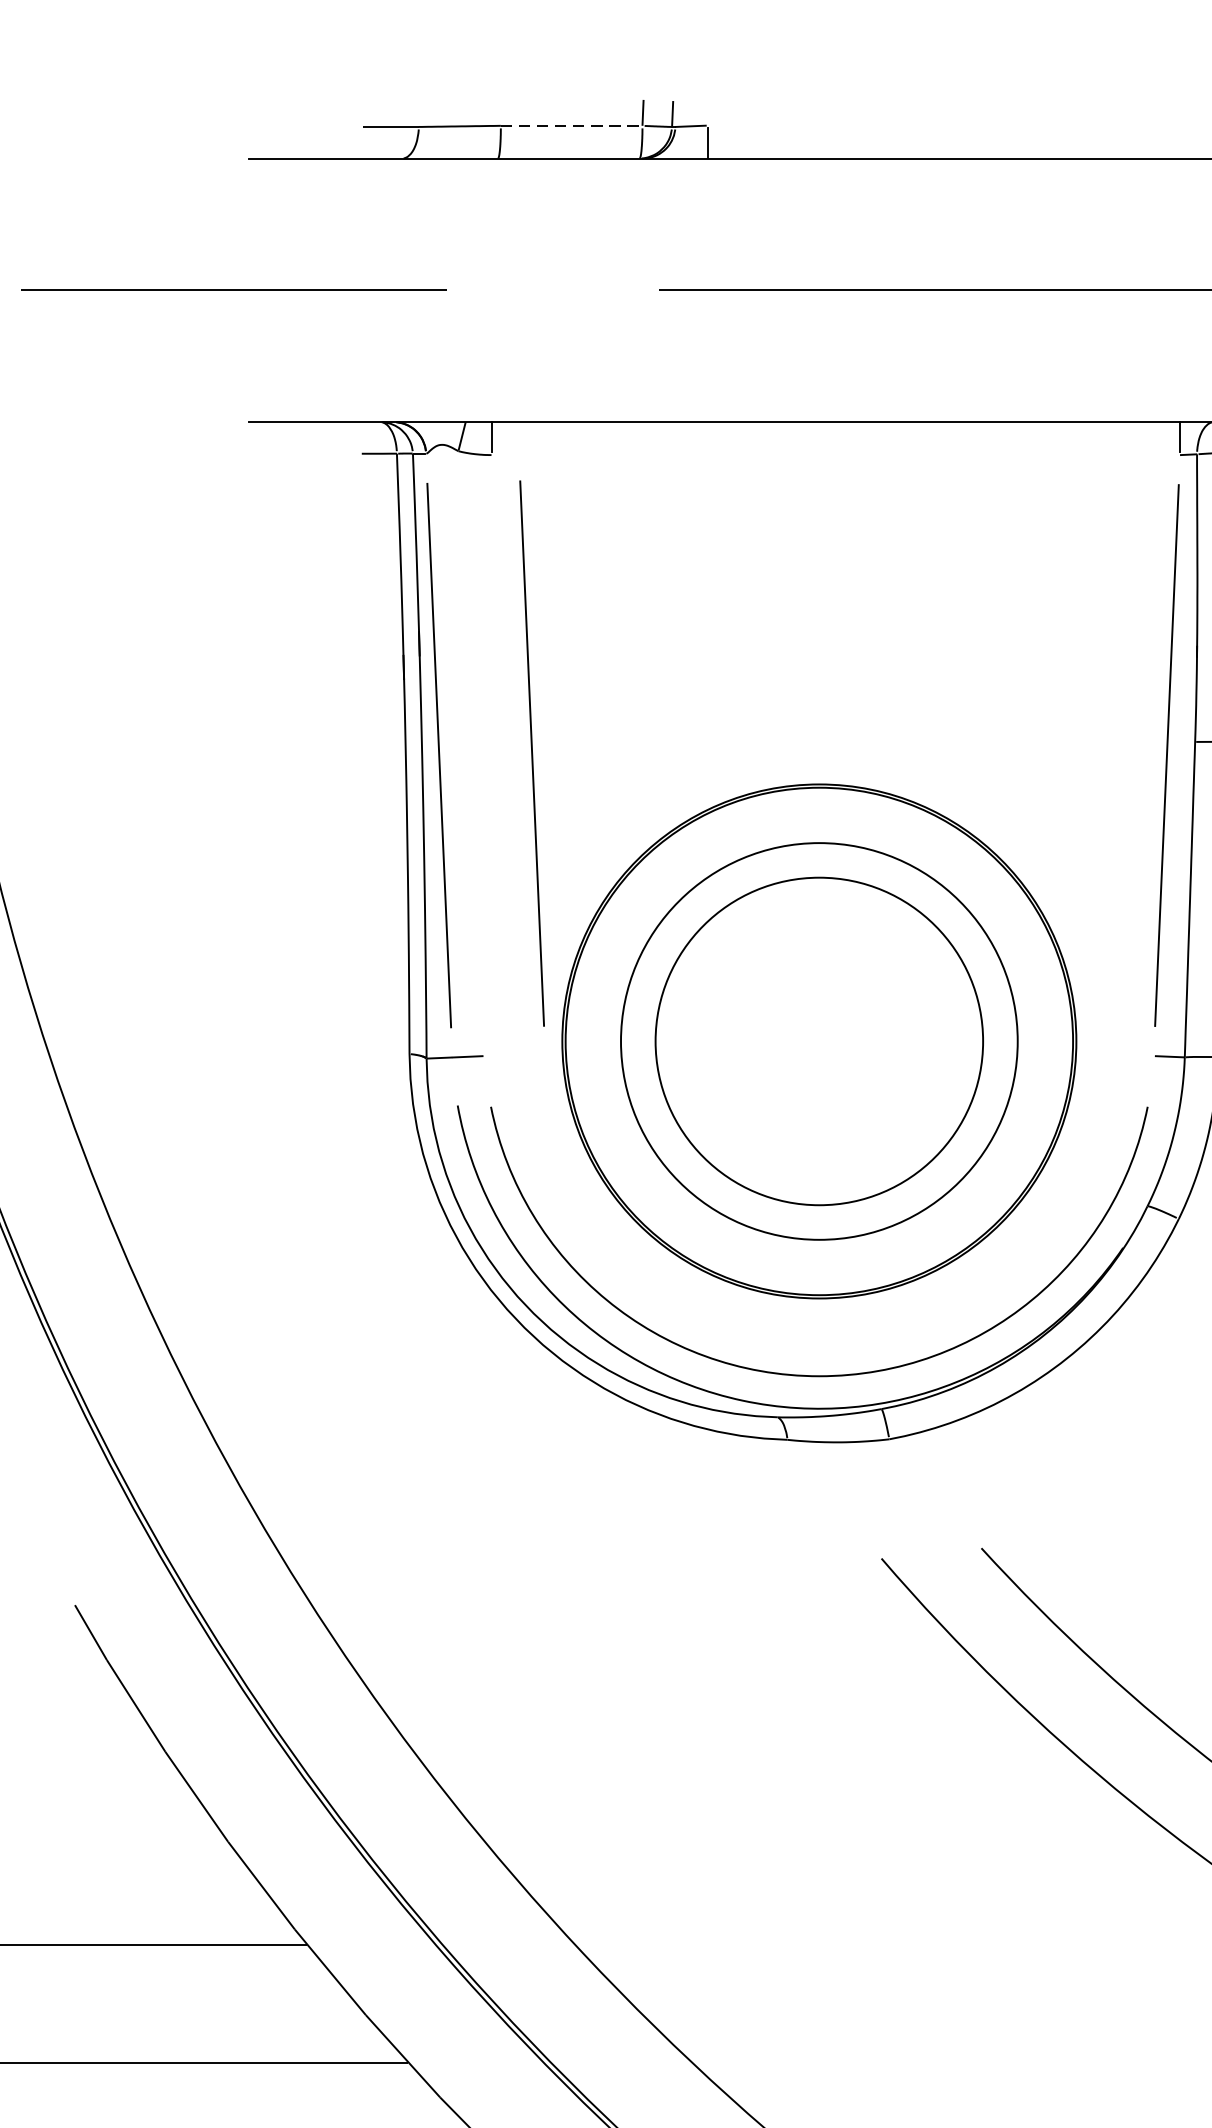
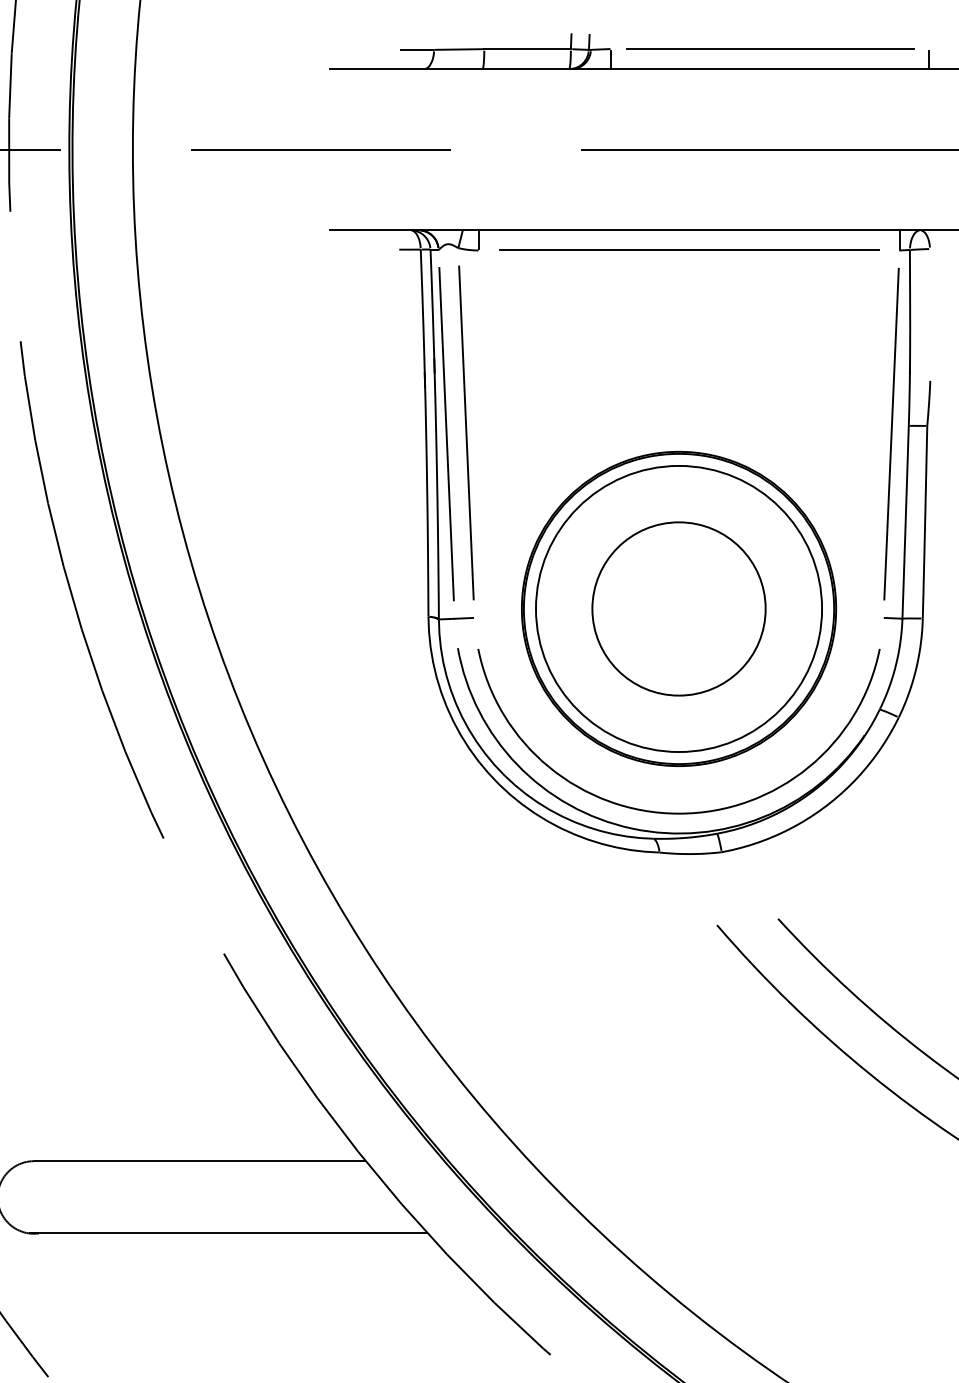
line: (573, 126) -> (528, 49), dashed -> solid
line: (967, 126) -> (769, 49), added
line: (836, 453) -> (689, 249), added
line: (532, 752) -> (466, 432), moved
circle: (818, 1040) -> (678, 608), size x0.71
circle: (818, 1040) -> (678, 608), size x1.43

